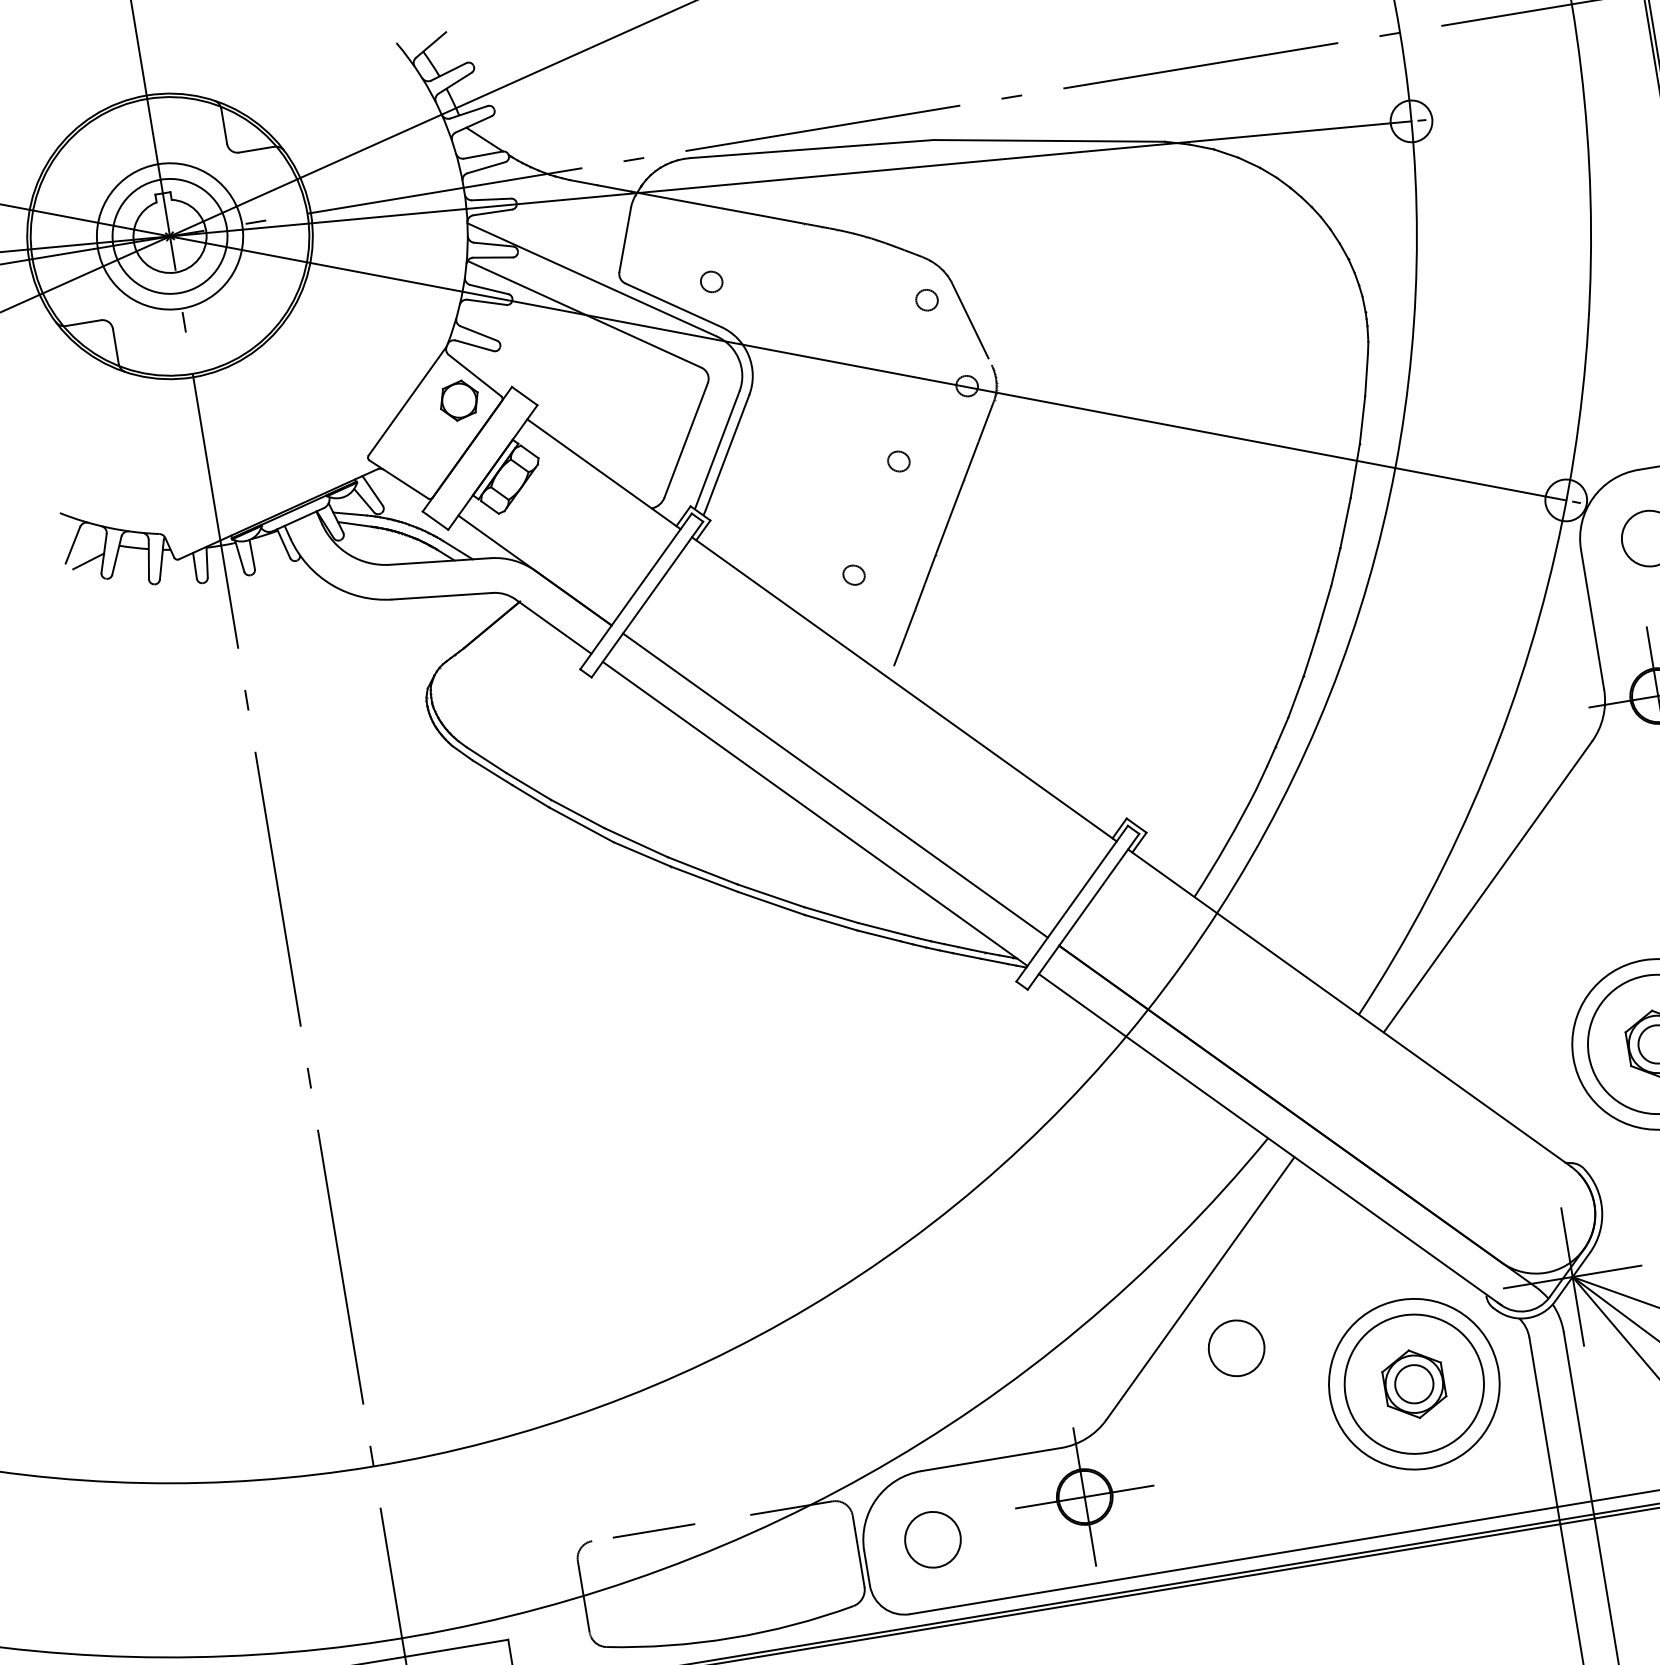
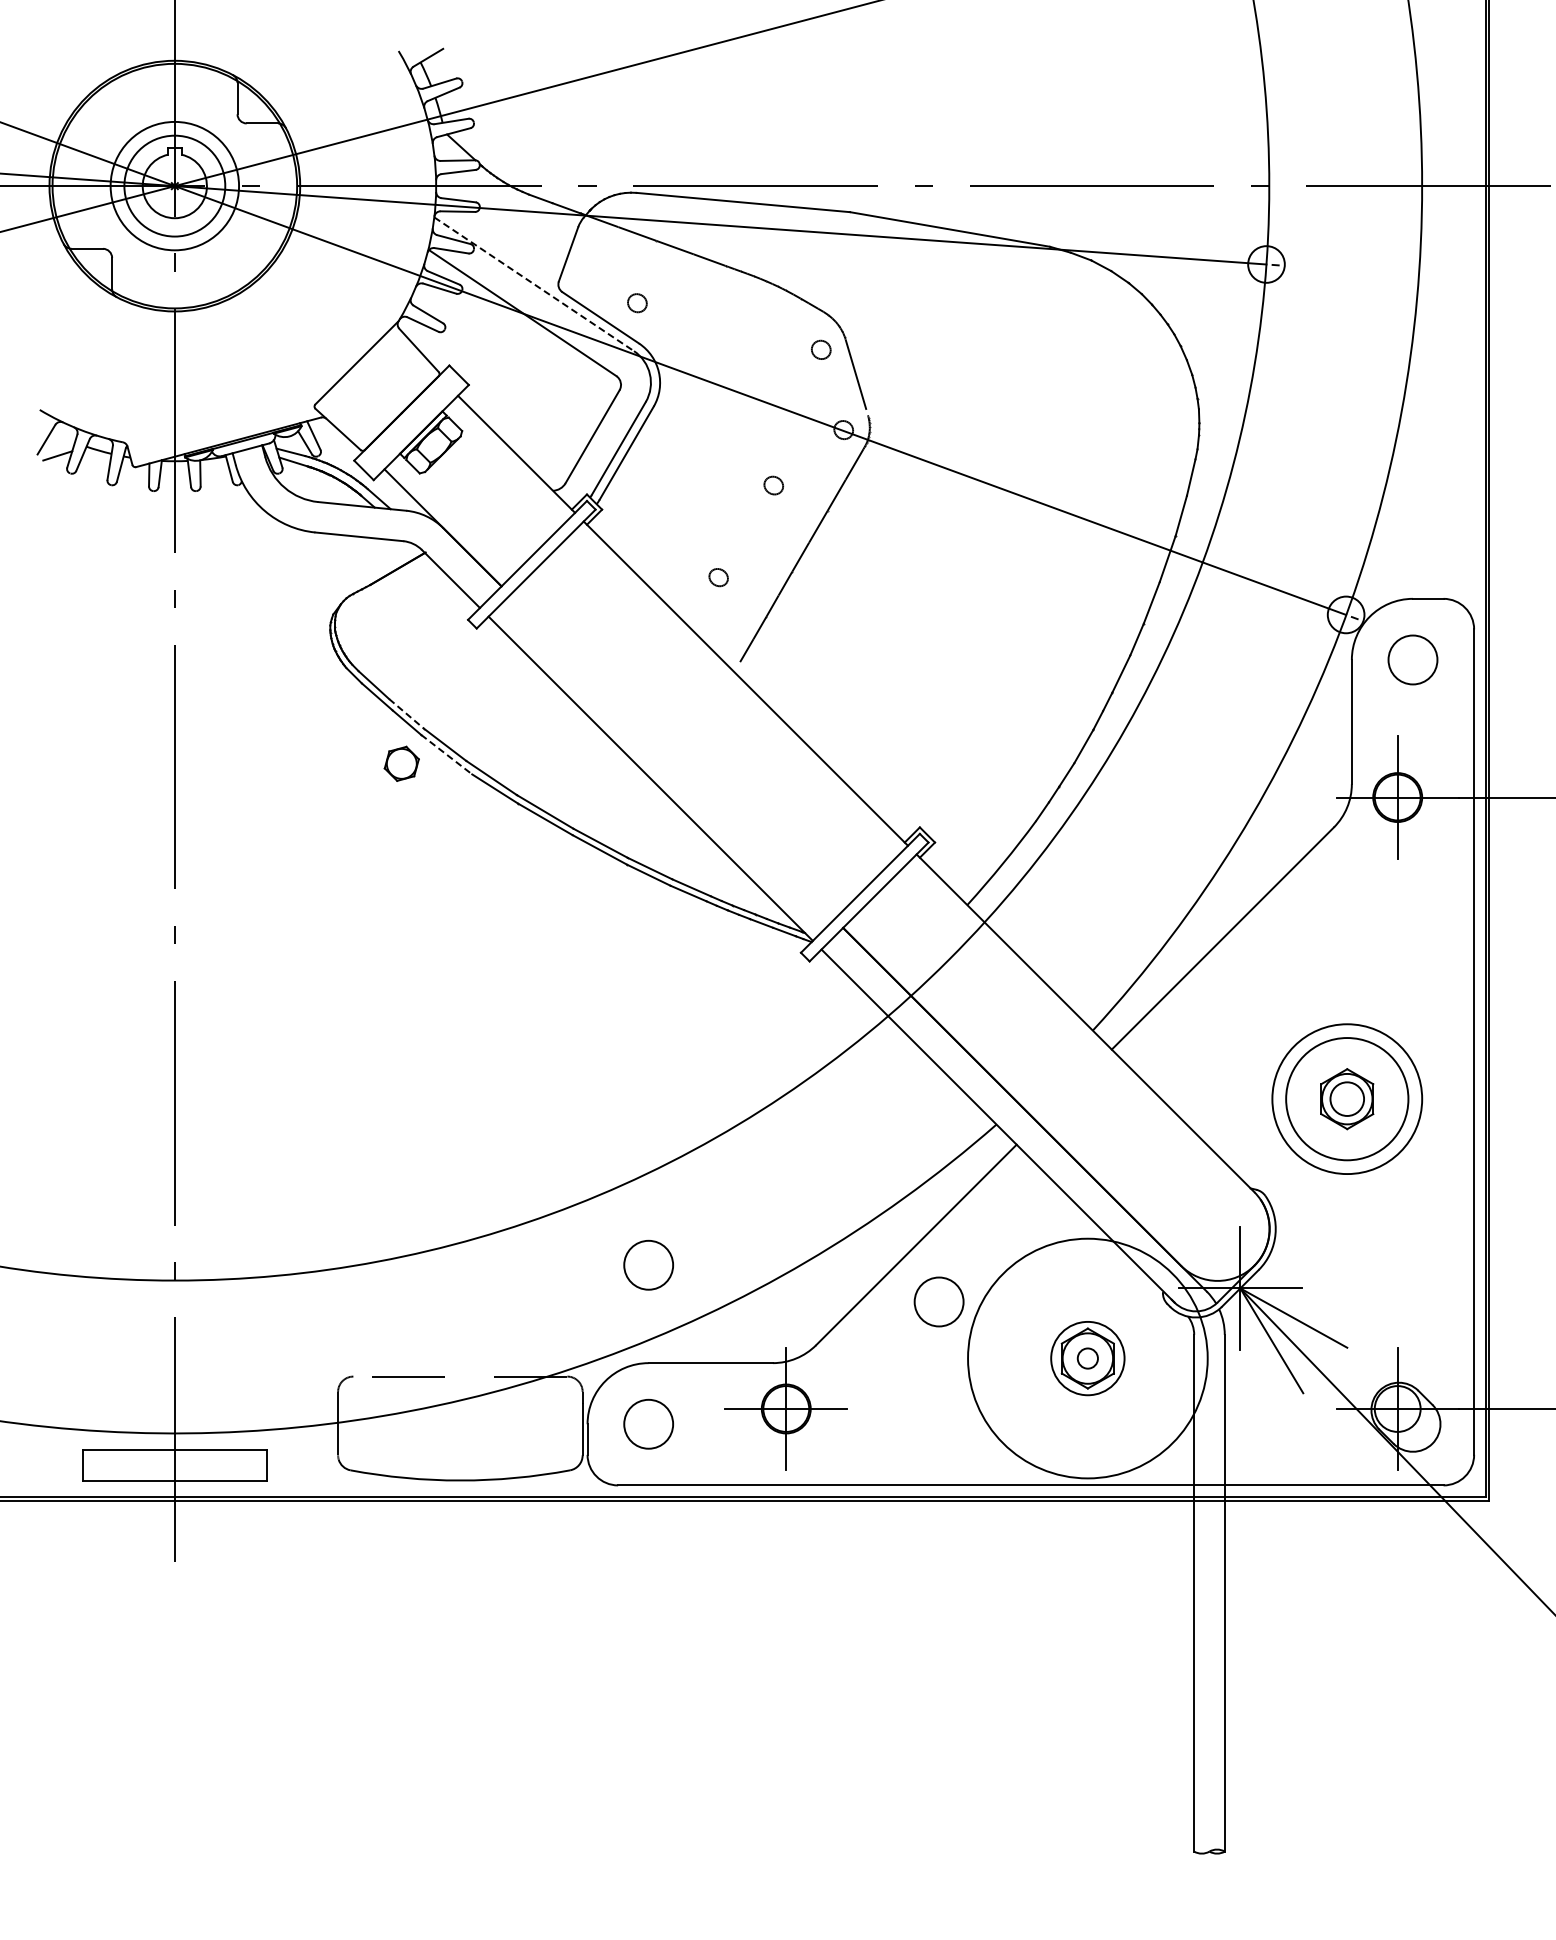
line: (592, 280) -> (534, 284), solid -> dashed
part: (458, 400) -> (401, 763), moved
line: (835, 785) -> (672, 757), removed
line: (528, 786) -> (406, 713), solid -> dashed
line: (582, 824) -> (447, 754), solid -> dashed
circle: (903, 1360) -> (648, 1264), added
circle: (1413, 1384) -> (1087, 1358), size x0.6
circle: (1413, 1384) -> (1087, 1358), size x0.6
circle: (1413, 1384) -> (1087, 1358), size x1.6

